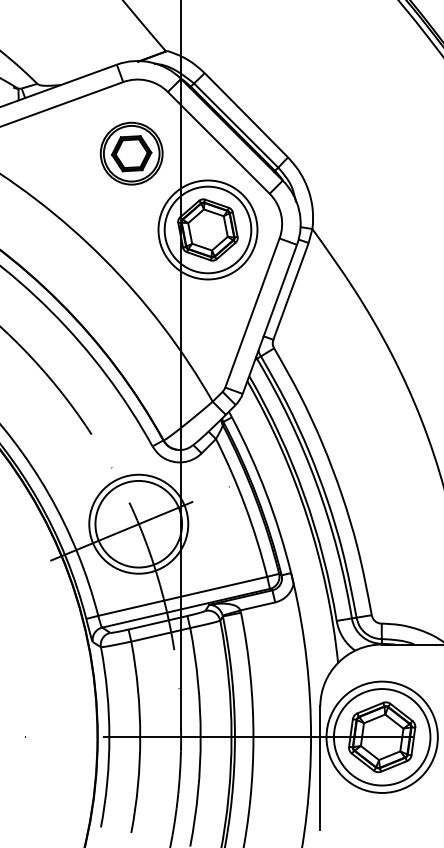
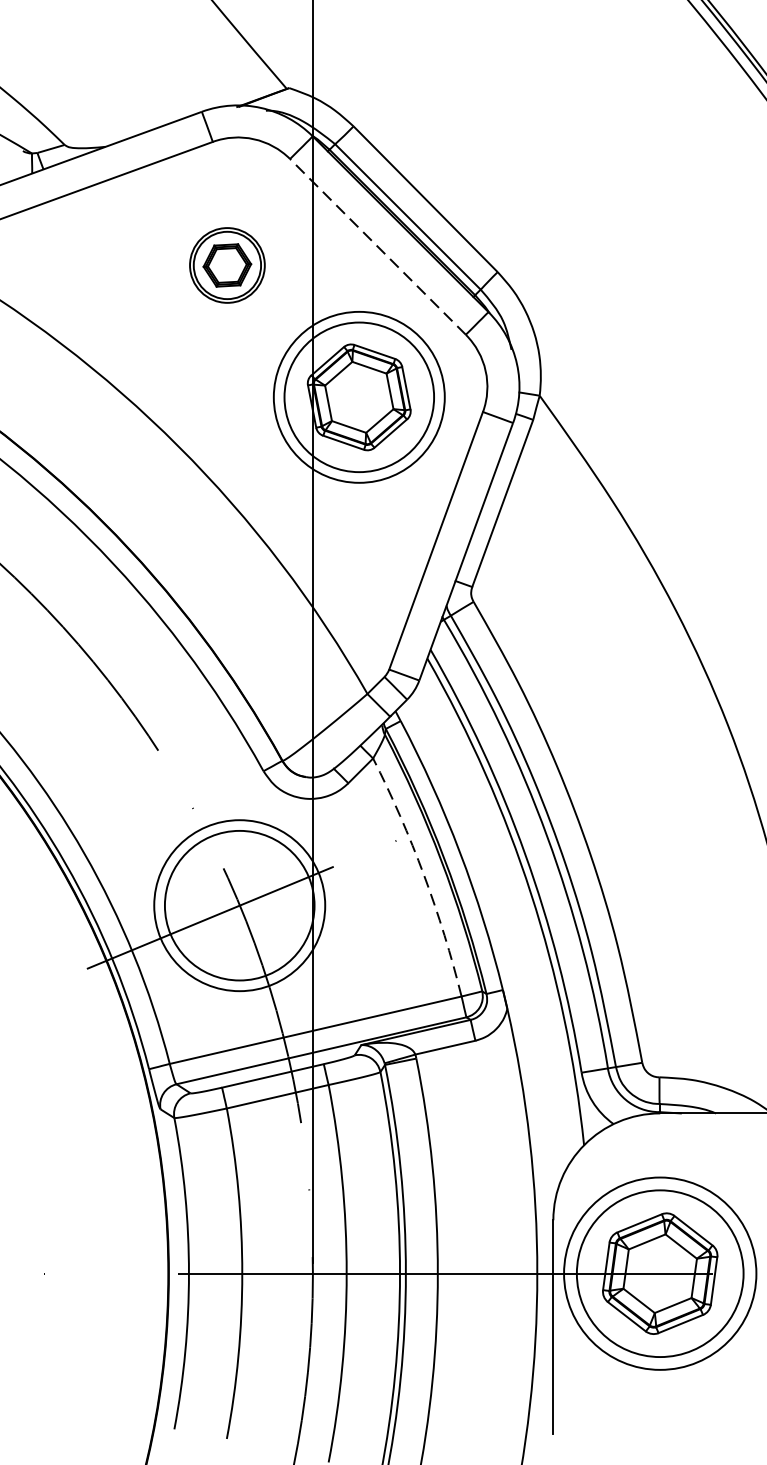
line: (218, 142) -> (377, 246), solid -> dashed
part: (131, 153) -> (227, 265), size x0.7
arc: (245, 506) -> (424, 875), solid -> dashed

